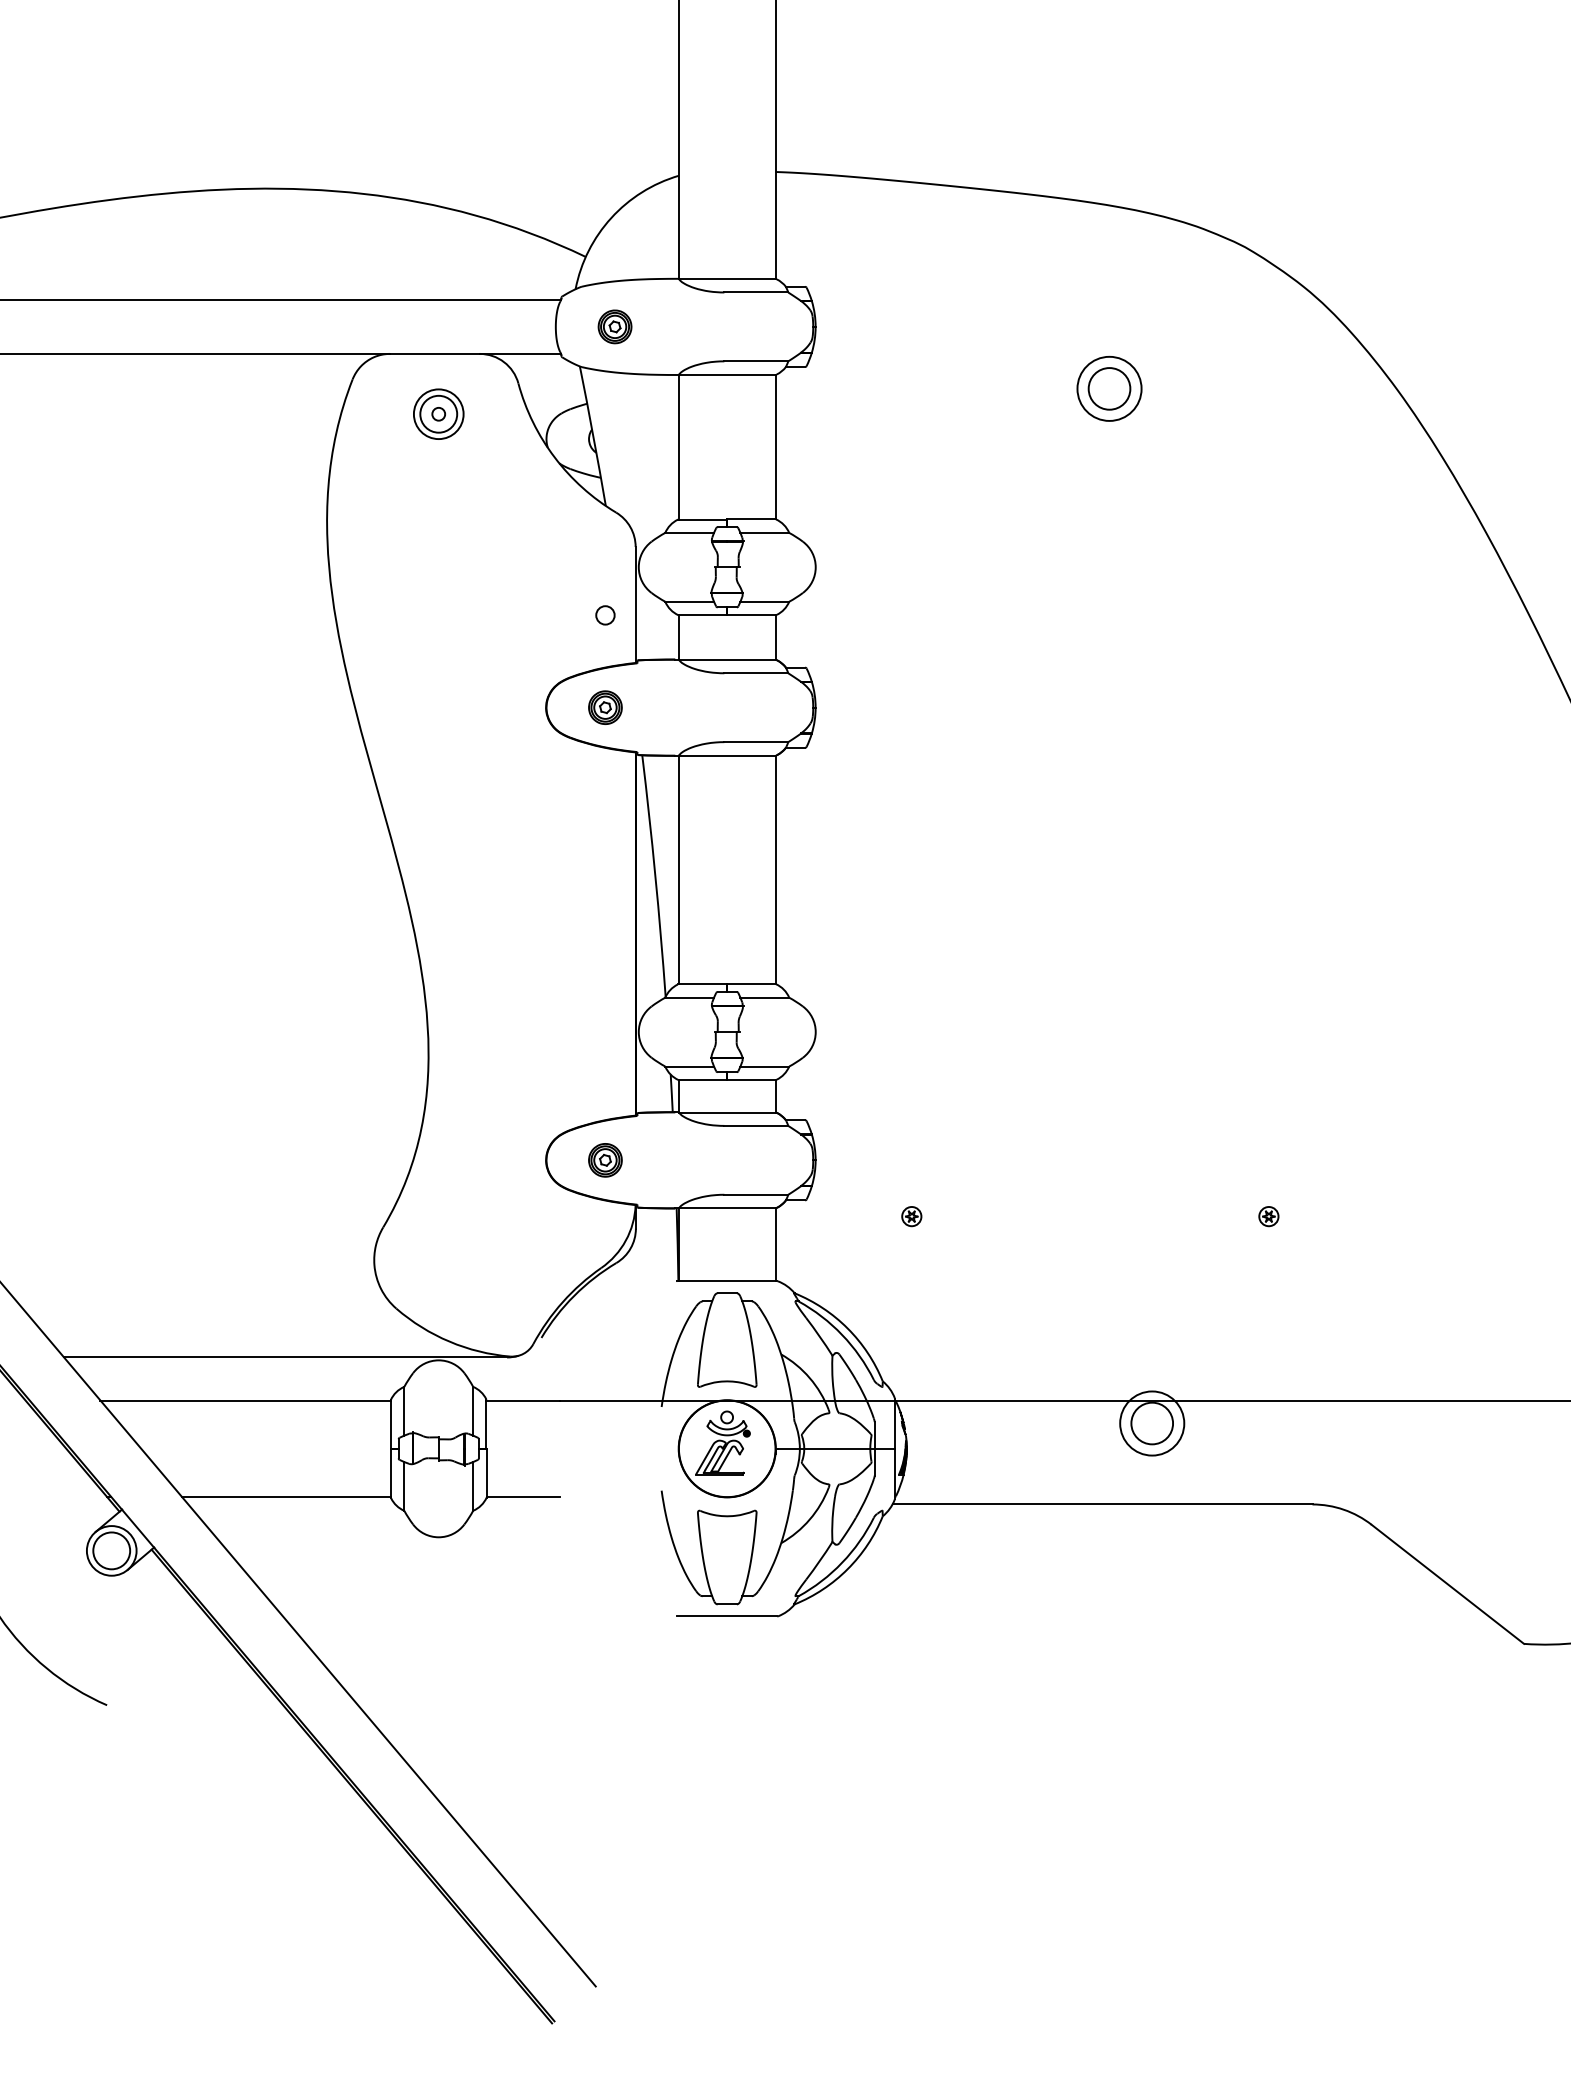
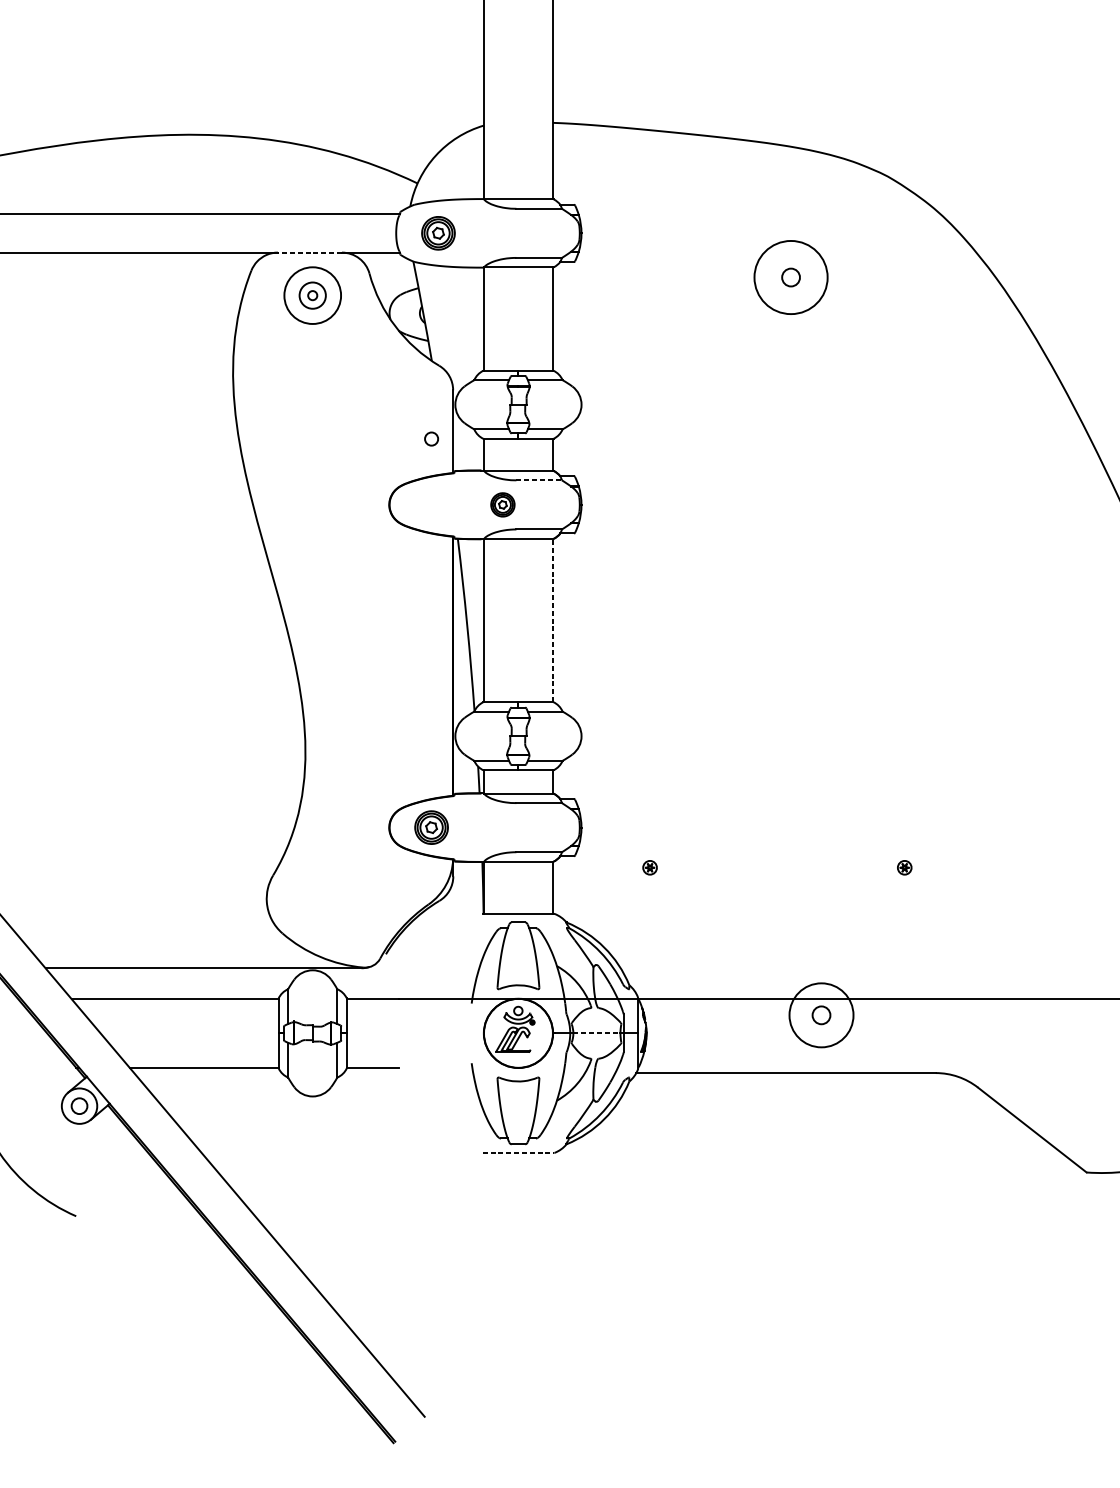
part: (614, 326) -> (438, 233), size x1.4
line: (434, 353) -> (309, 252), solid -> dashed
circle: (1109, 388) -> (791, 277), size x0.6
circle: (1109, 388) -> (791, 277), size x1.6
circle: (438, 414) -> (312, 295), size x1.6
line: (756, 673) -> (539, 480), solid -> dashed
part: (605, 707) -> (502, 504), moved
line: (775, 869) -> (552, 620), solid -> dashed
part: (605, 1160) -> (431, 827), size x1.4
circle: (1152, 1423) -> (821, 1015), size x0.6
circle: (1152, 1423) -> (821, 1015), size x1.4
line: (837, 1448) -> (597, 1033), solid -> dashed
circle: (111, 1550) -> (79, 1105), size x0.6
line: (727, 1616) -> (518, 1152), solid -> dashed

